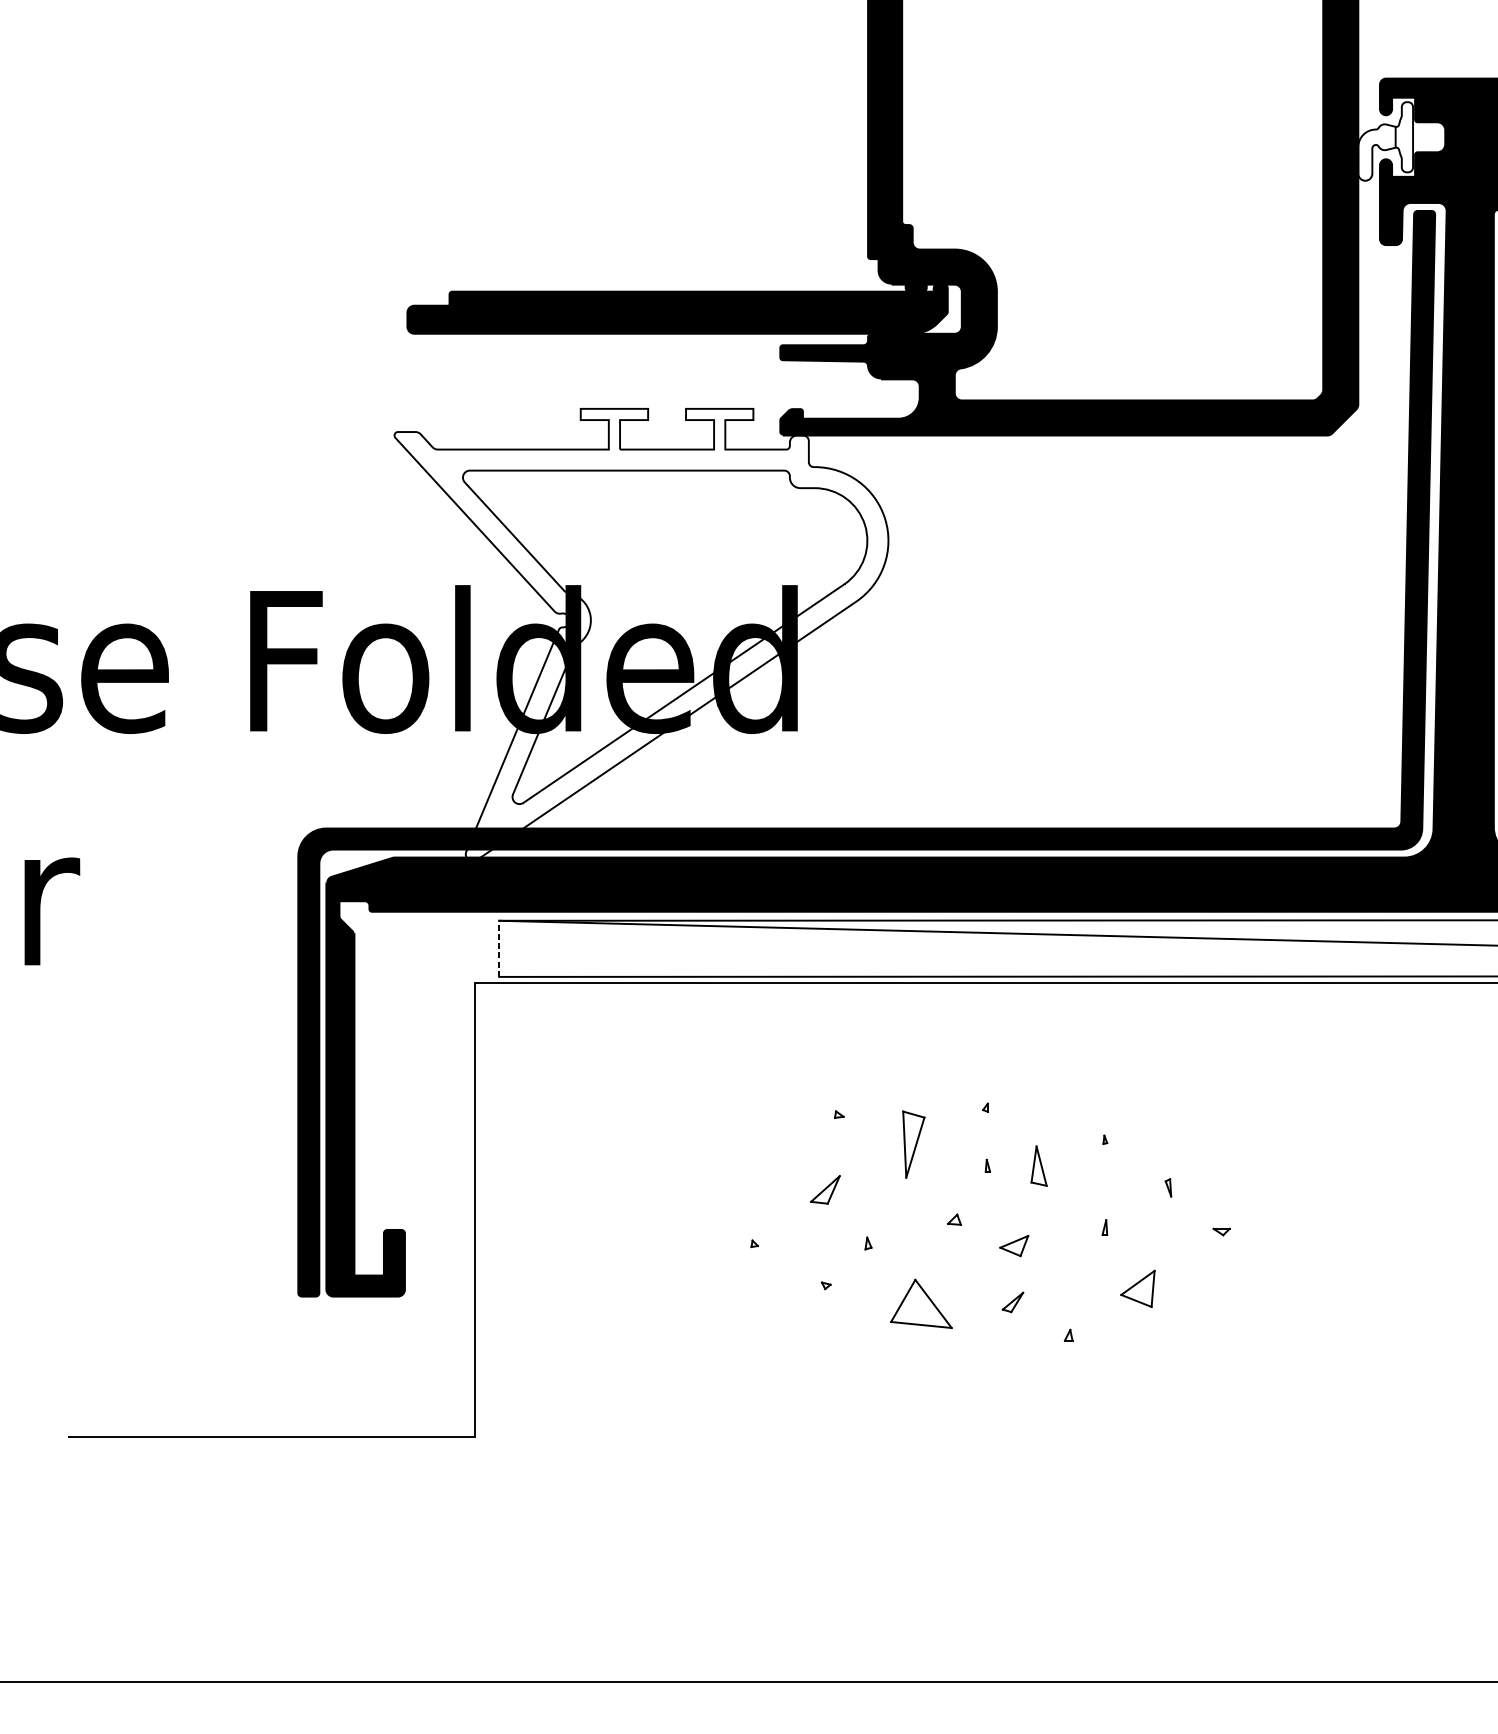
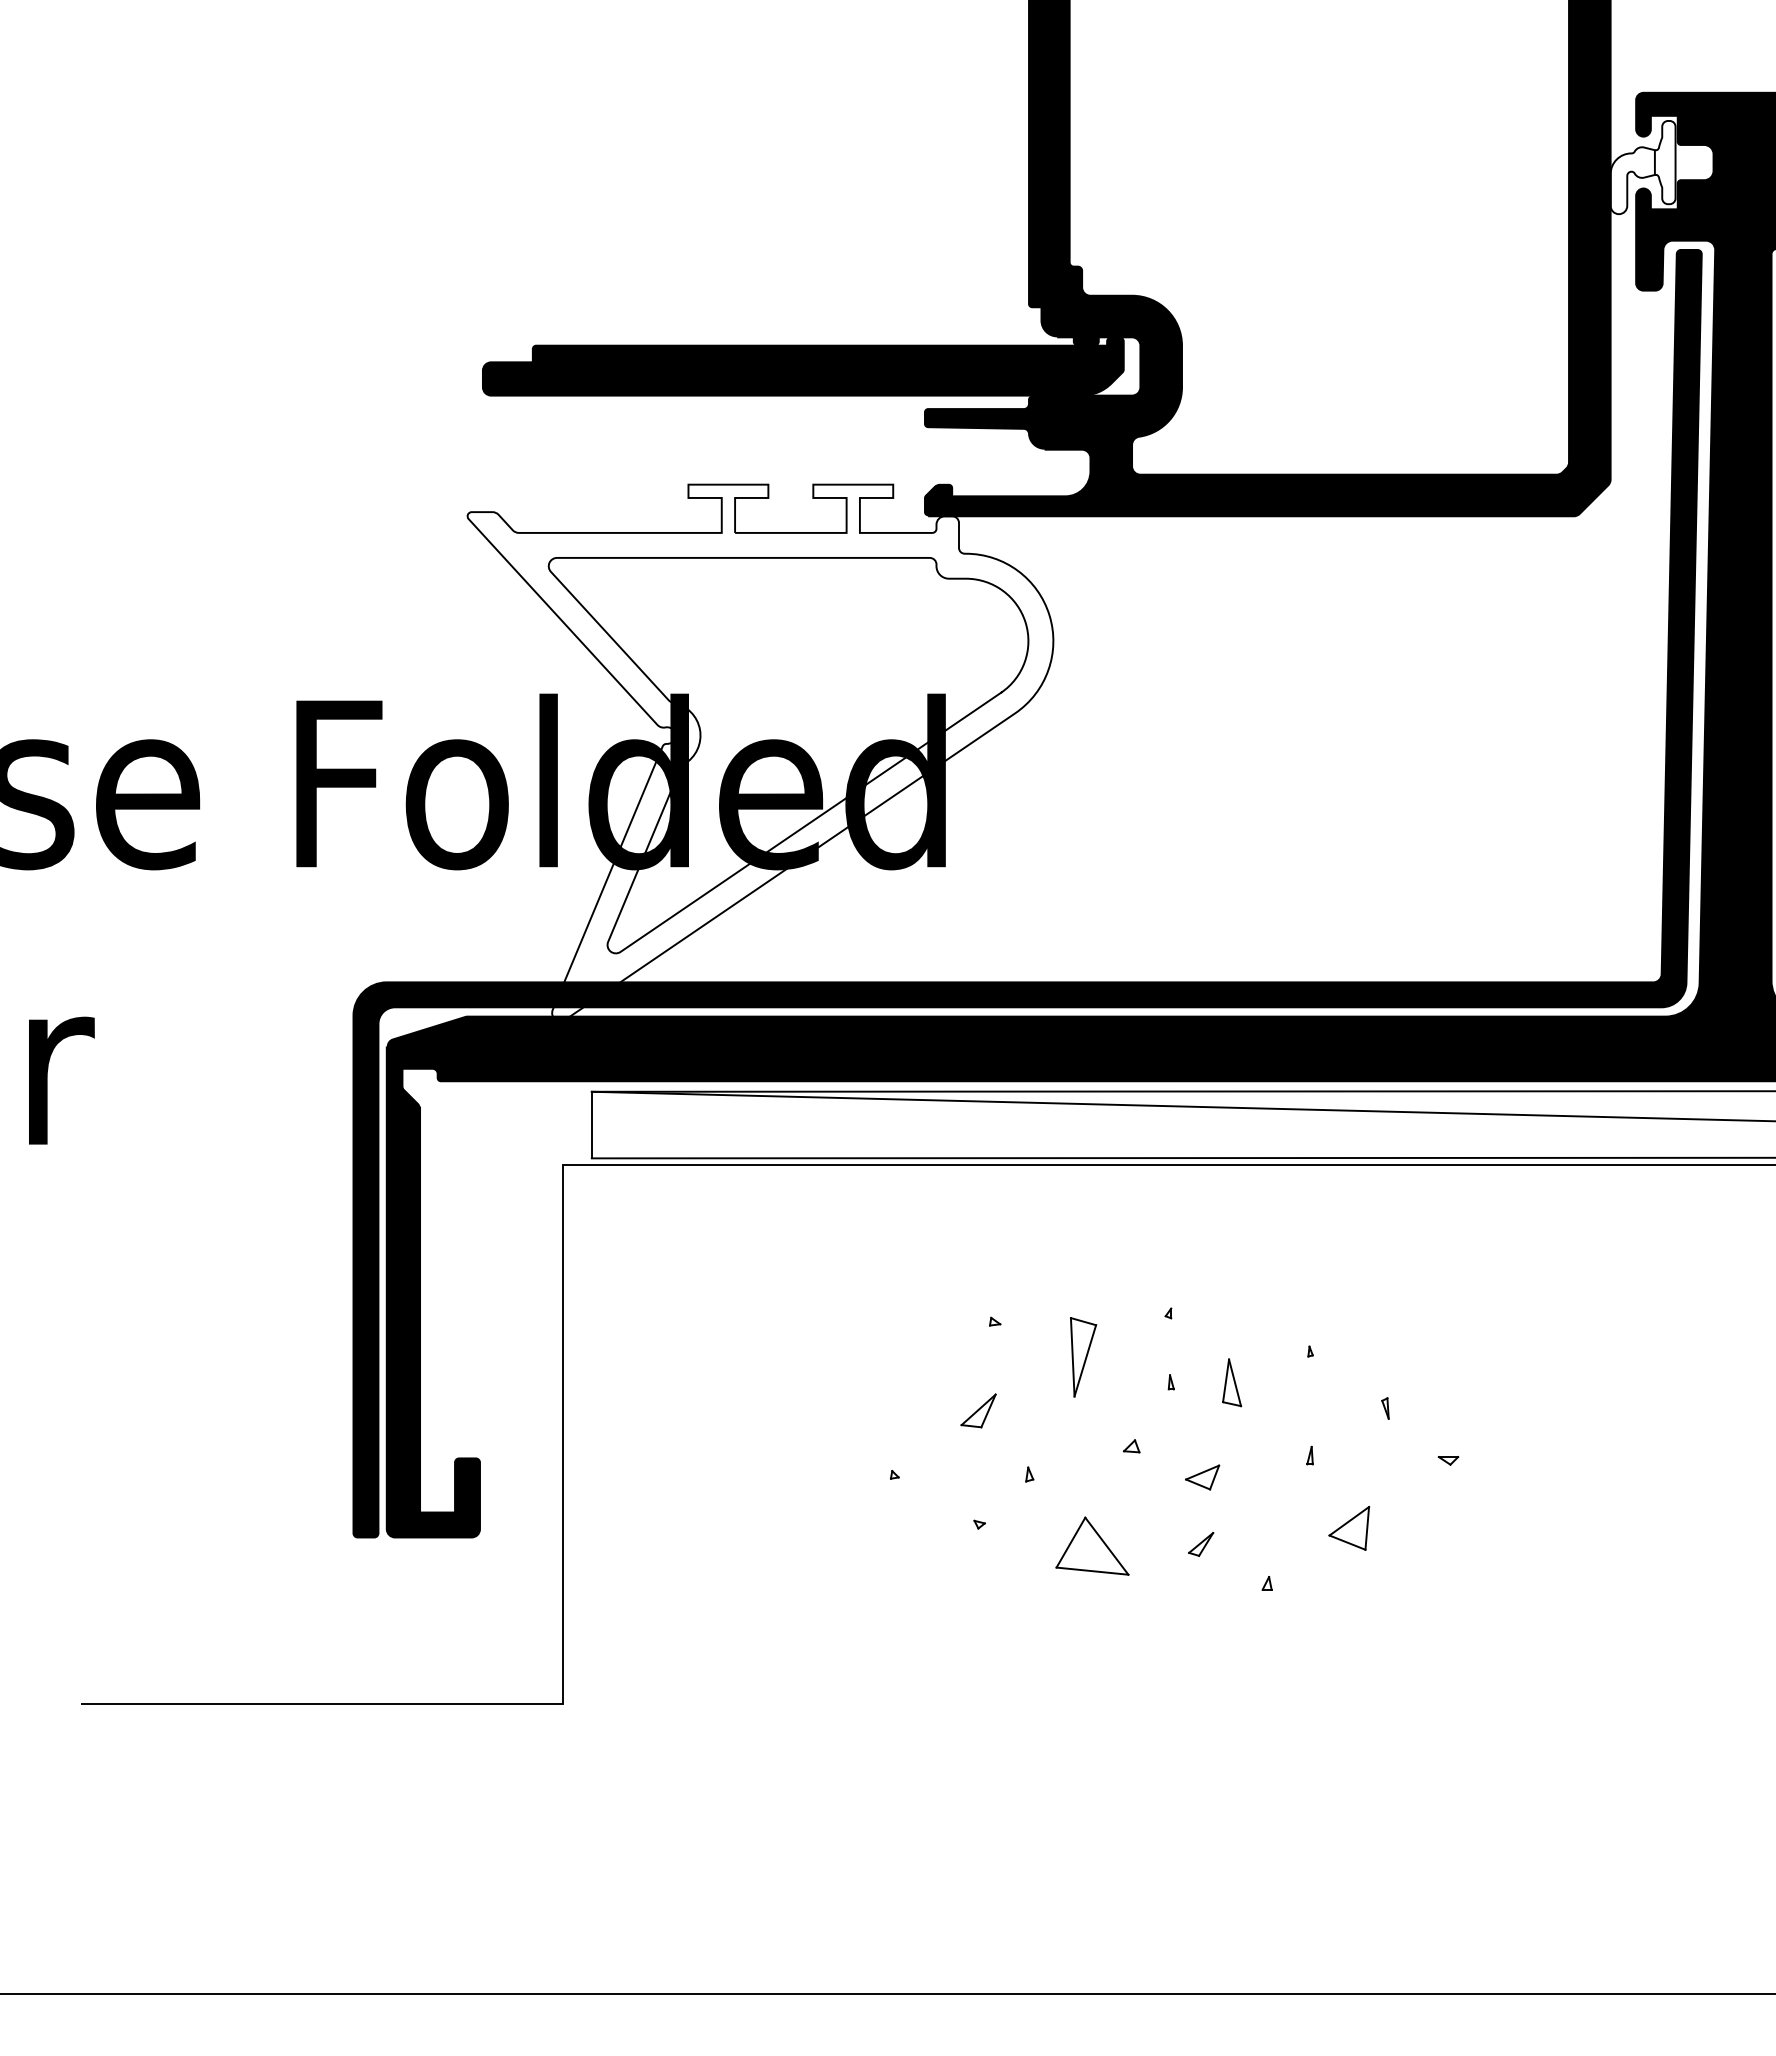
line: (498, 948) -> (591, 1124), dashed -> solid

